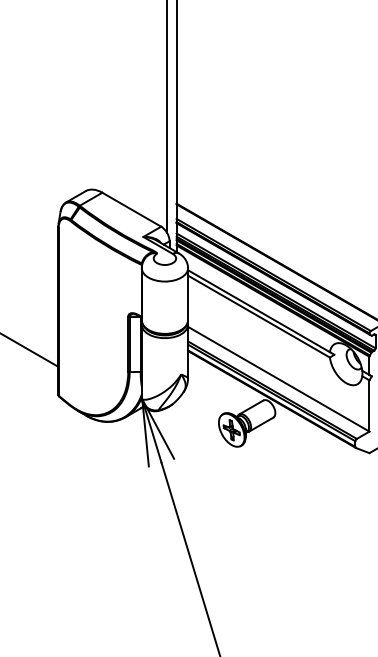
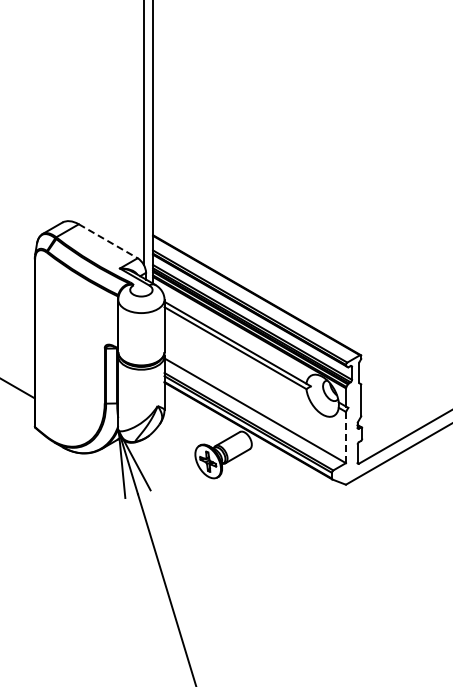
line: (132, 209) -> (108, 241), solid -> dashed
line: (369, 405) -> (345, 437), solid -> dashed

